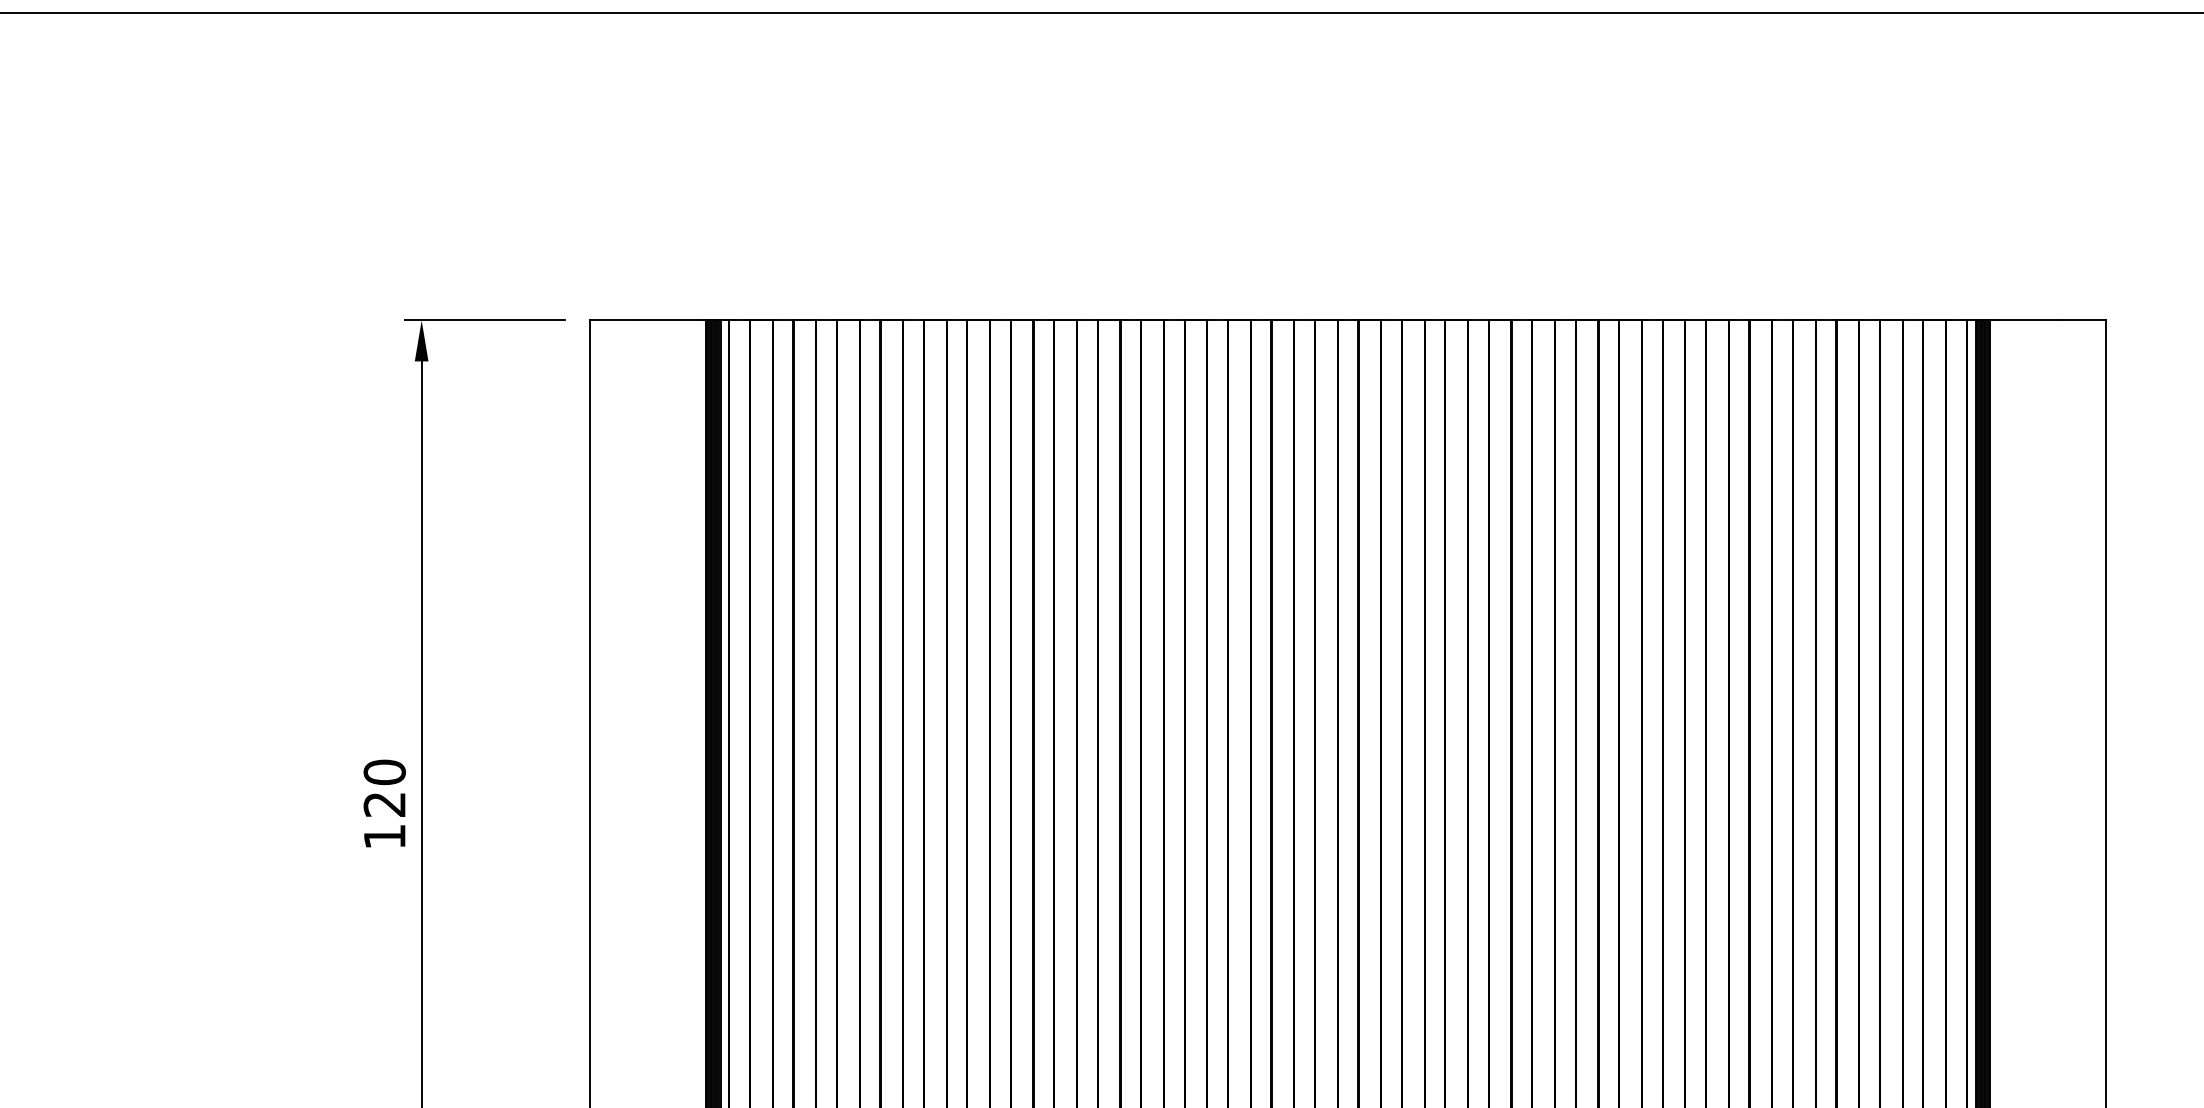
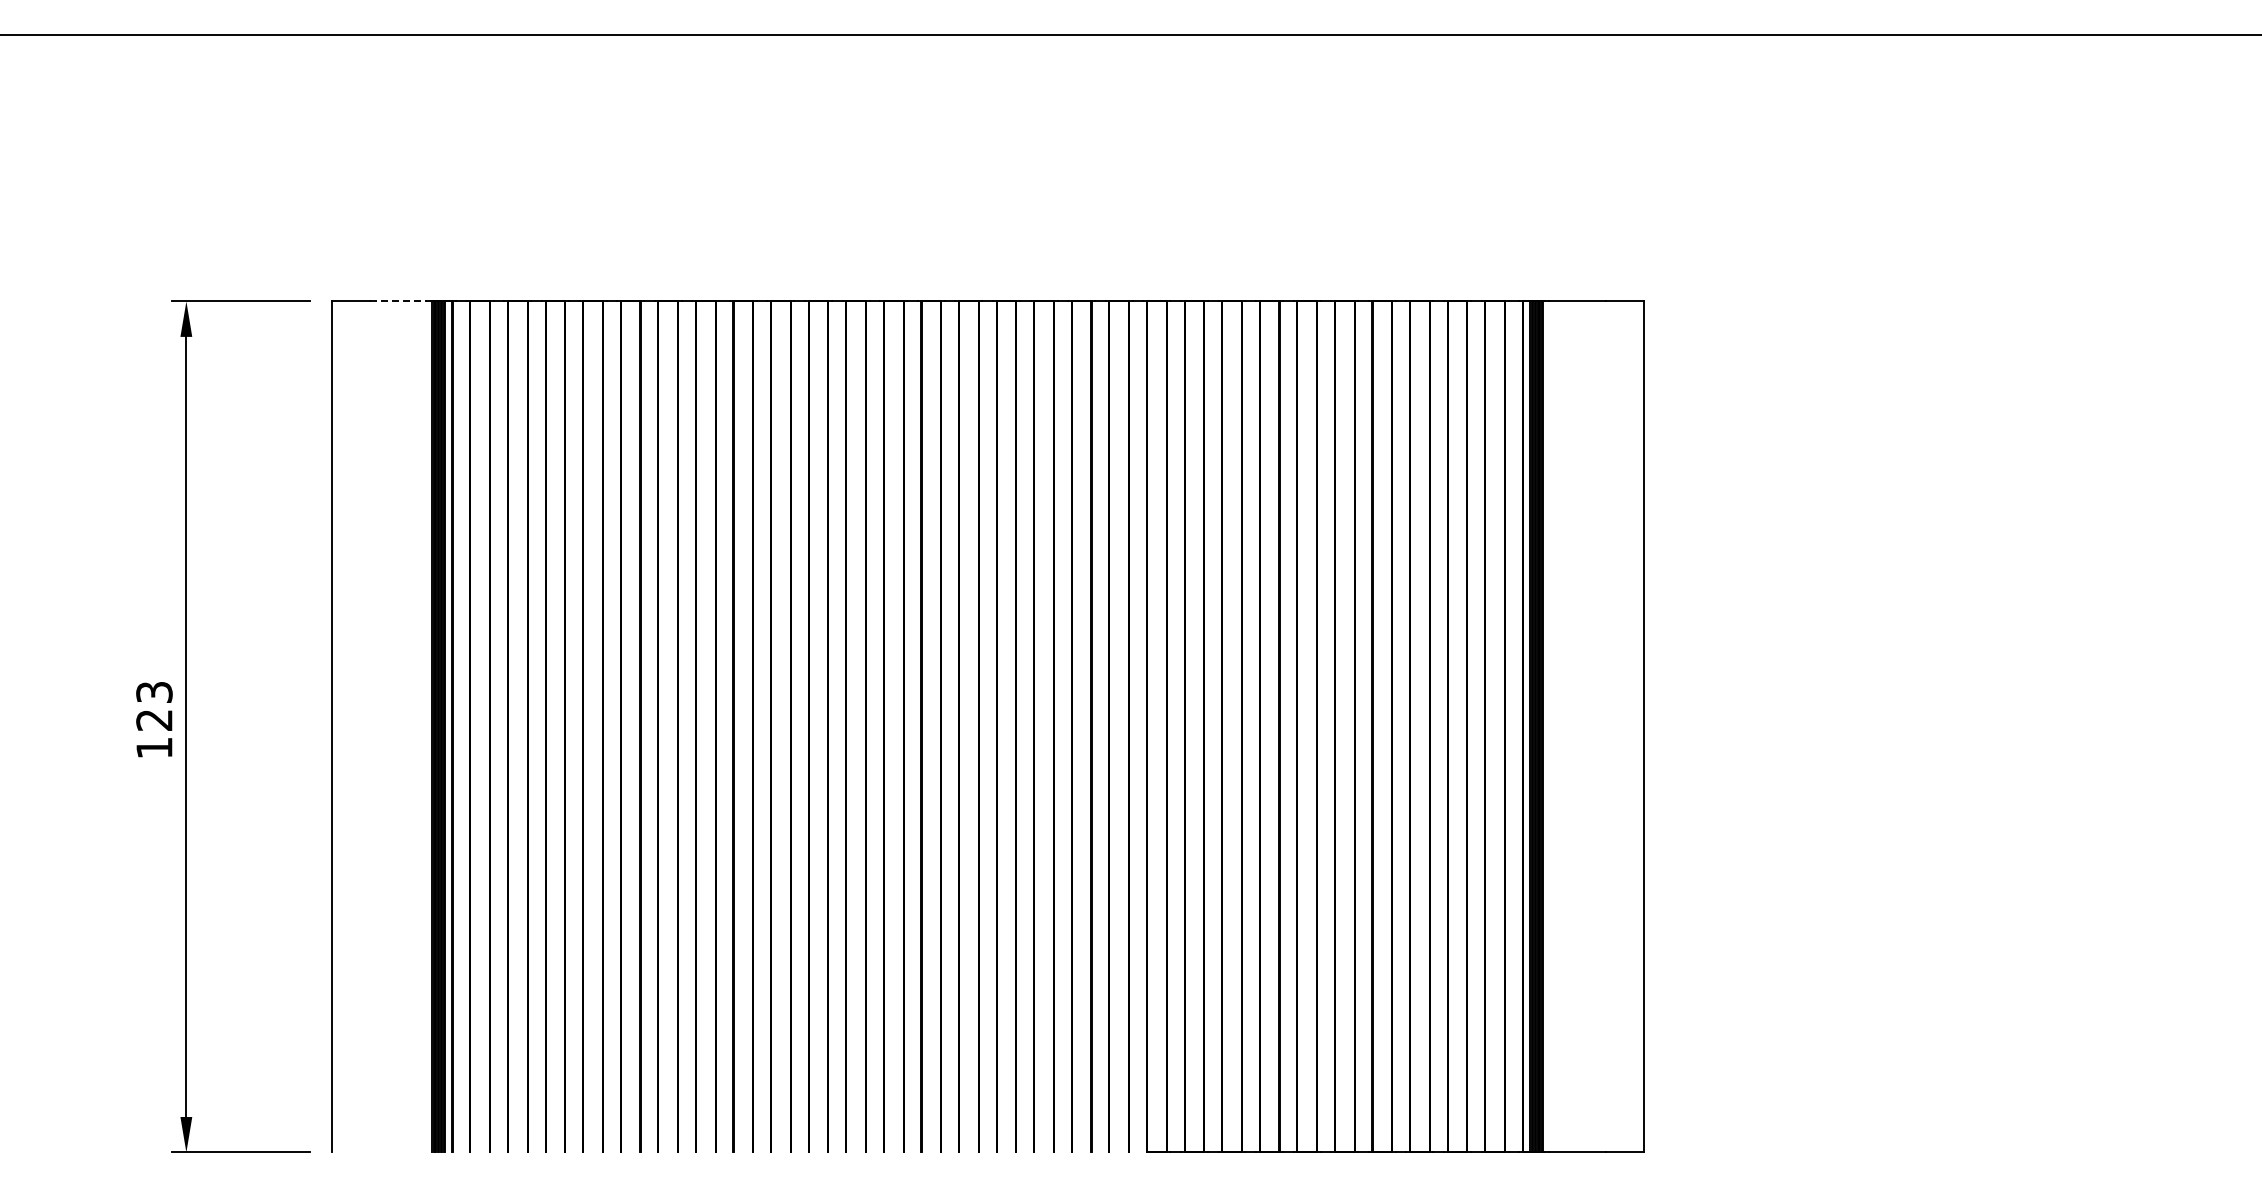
line: (666, 320) -> (398, 301), solid -> dashed
text: (384, 772) -> (154, 692), 120 -> 123

